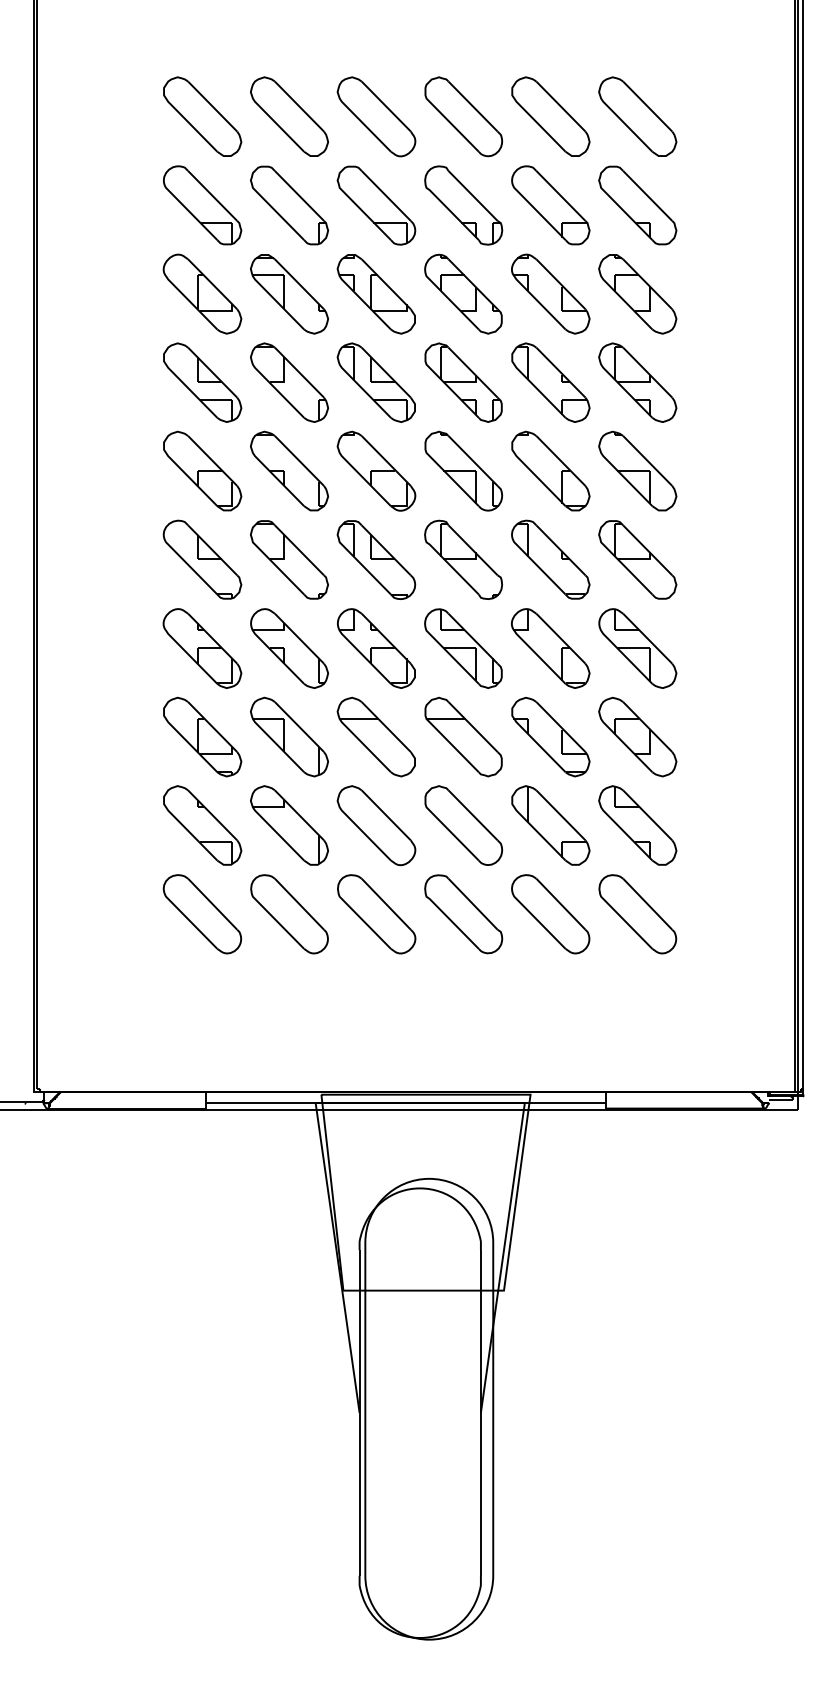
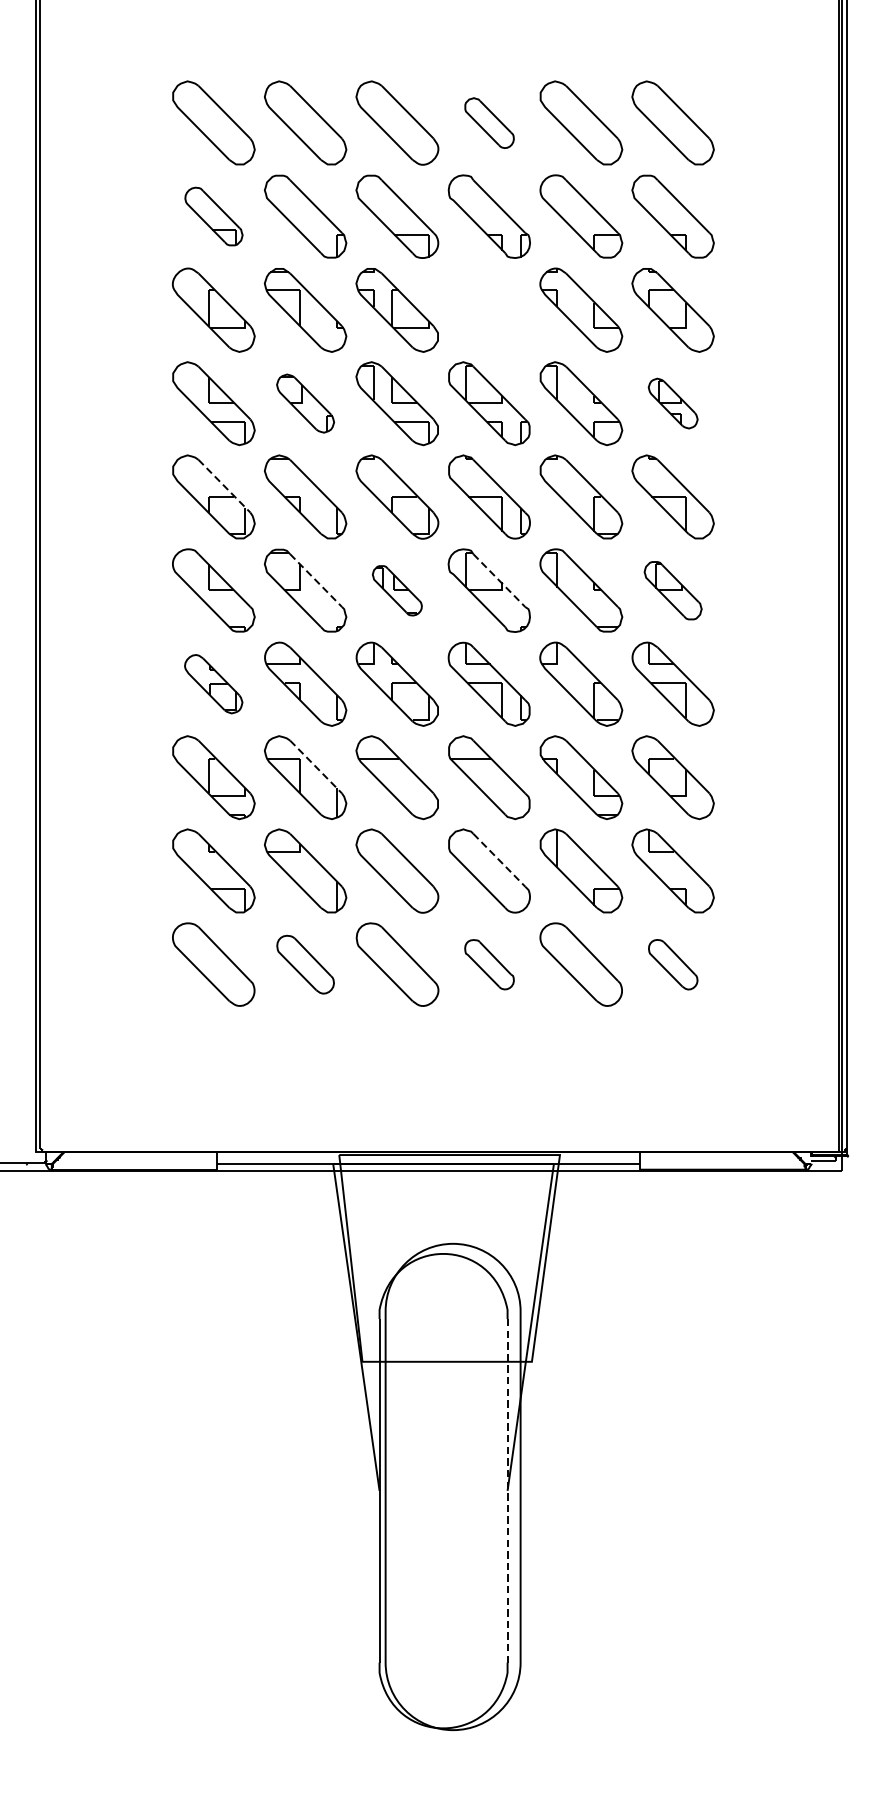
part: (463, 116) -> (489, 122), size x0.6
part: (202, 205) -> (213, 216), size x0.7
part: (463, 293) -> (489, 309), removed
part: (289, 382) -> (305, 403), size x0.7
part: (637, 382) -> (672, 403), size x0.6
line: (213, 461) -> (225, 486), solid -> dashed
line: (299, 550) -> (316, 580), solid -> dashed
line: (473, 550) -> (499, 580), solid -> dashed
part: (376, 559) -> (397, 590), size x0.6
part: (637, 559) -> (672, 590), size x0.7
part: (202, 648) -> (213, 684), size x0.7
line: (299, 727) -> (316, 767), solid -> dashed
line: (473, 815) -> (499, 860), solid -> dashed
part: (289, 914) -> (305, 964), size x0.7
part: (463, 914) -> (489, 964), size x0.6
part: (637, 914) -> (672, 964), size x0.6
line: (480, 1412) -> (507, 1490), solid -> dashed

